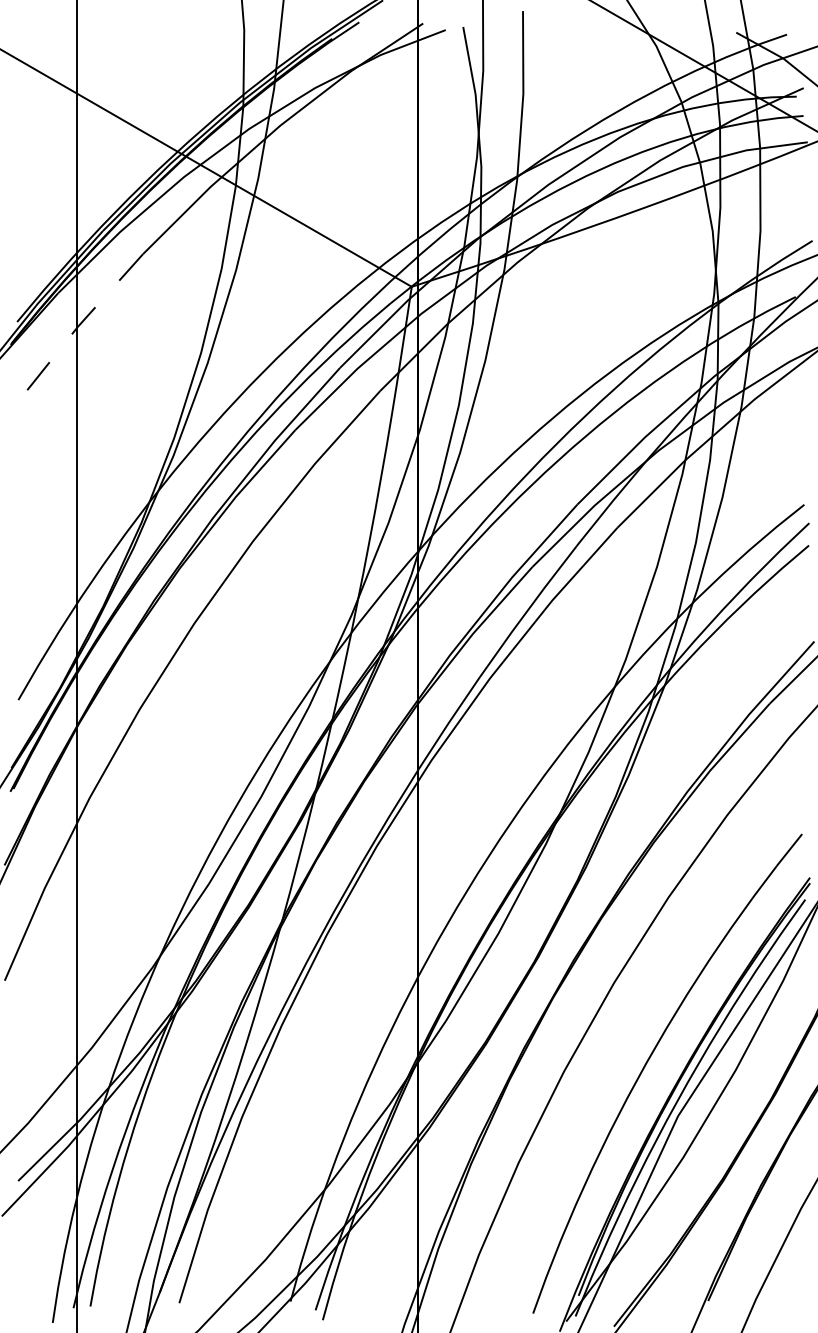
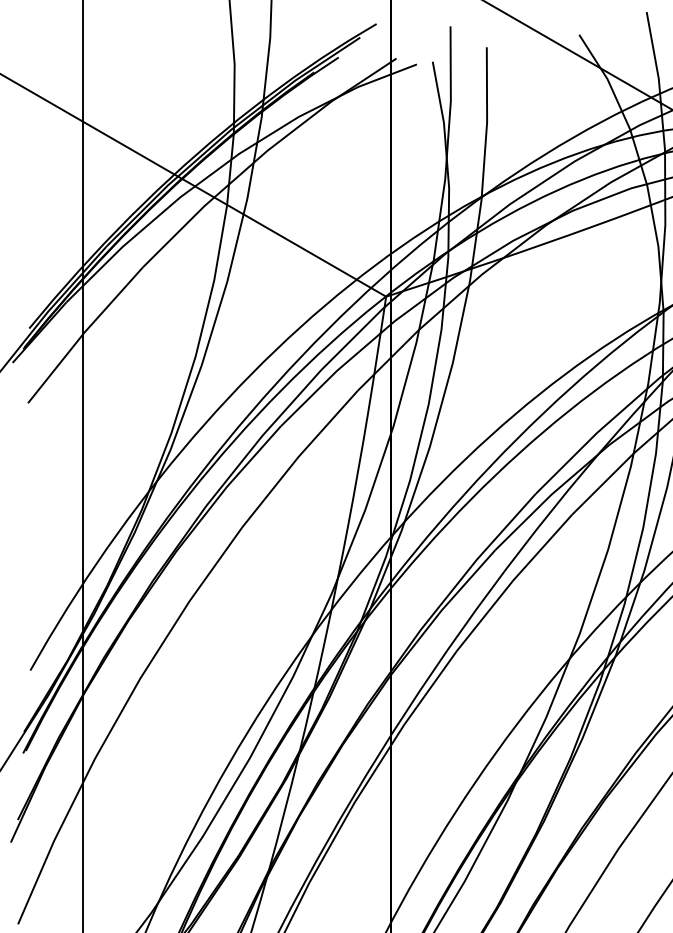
line: (77, 327) -> (83, 333), dashed -> solid

